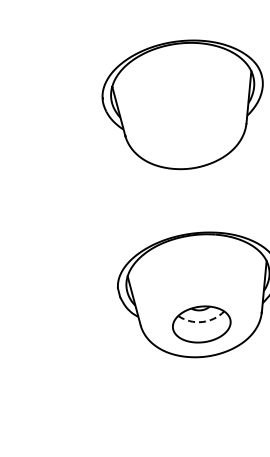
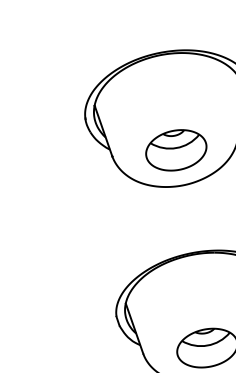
part: (186, 134) -> (176, 149), added
arc: (202, 322) -> (207, 345), dashed -> solid

